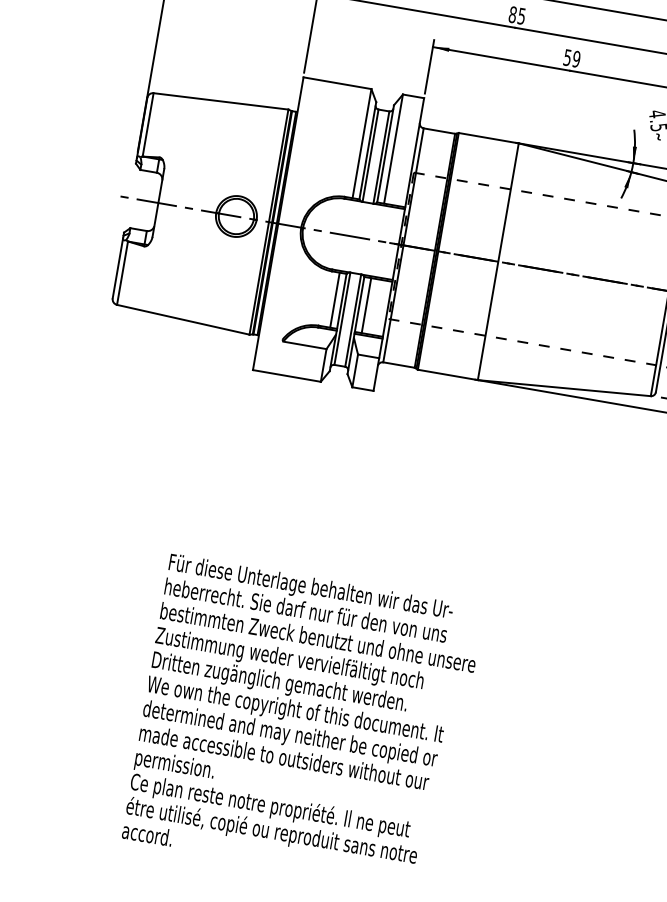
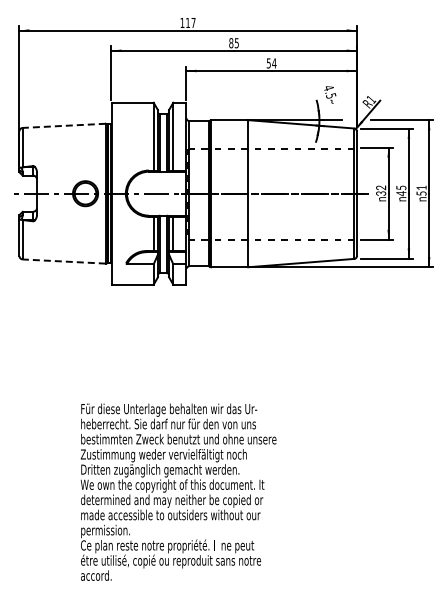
text: (576, 59) -> (274, 63), 59 -> 54
line: (221, 100) -> (64, 125), solid -> dashed
line: (183, 319) -> (64, 261), solid -> dashed

